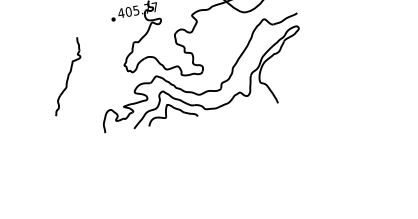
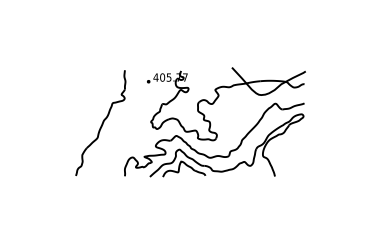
part: (66, 76) -> (100, 122), size x1.67

